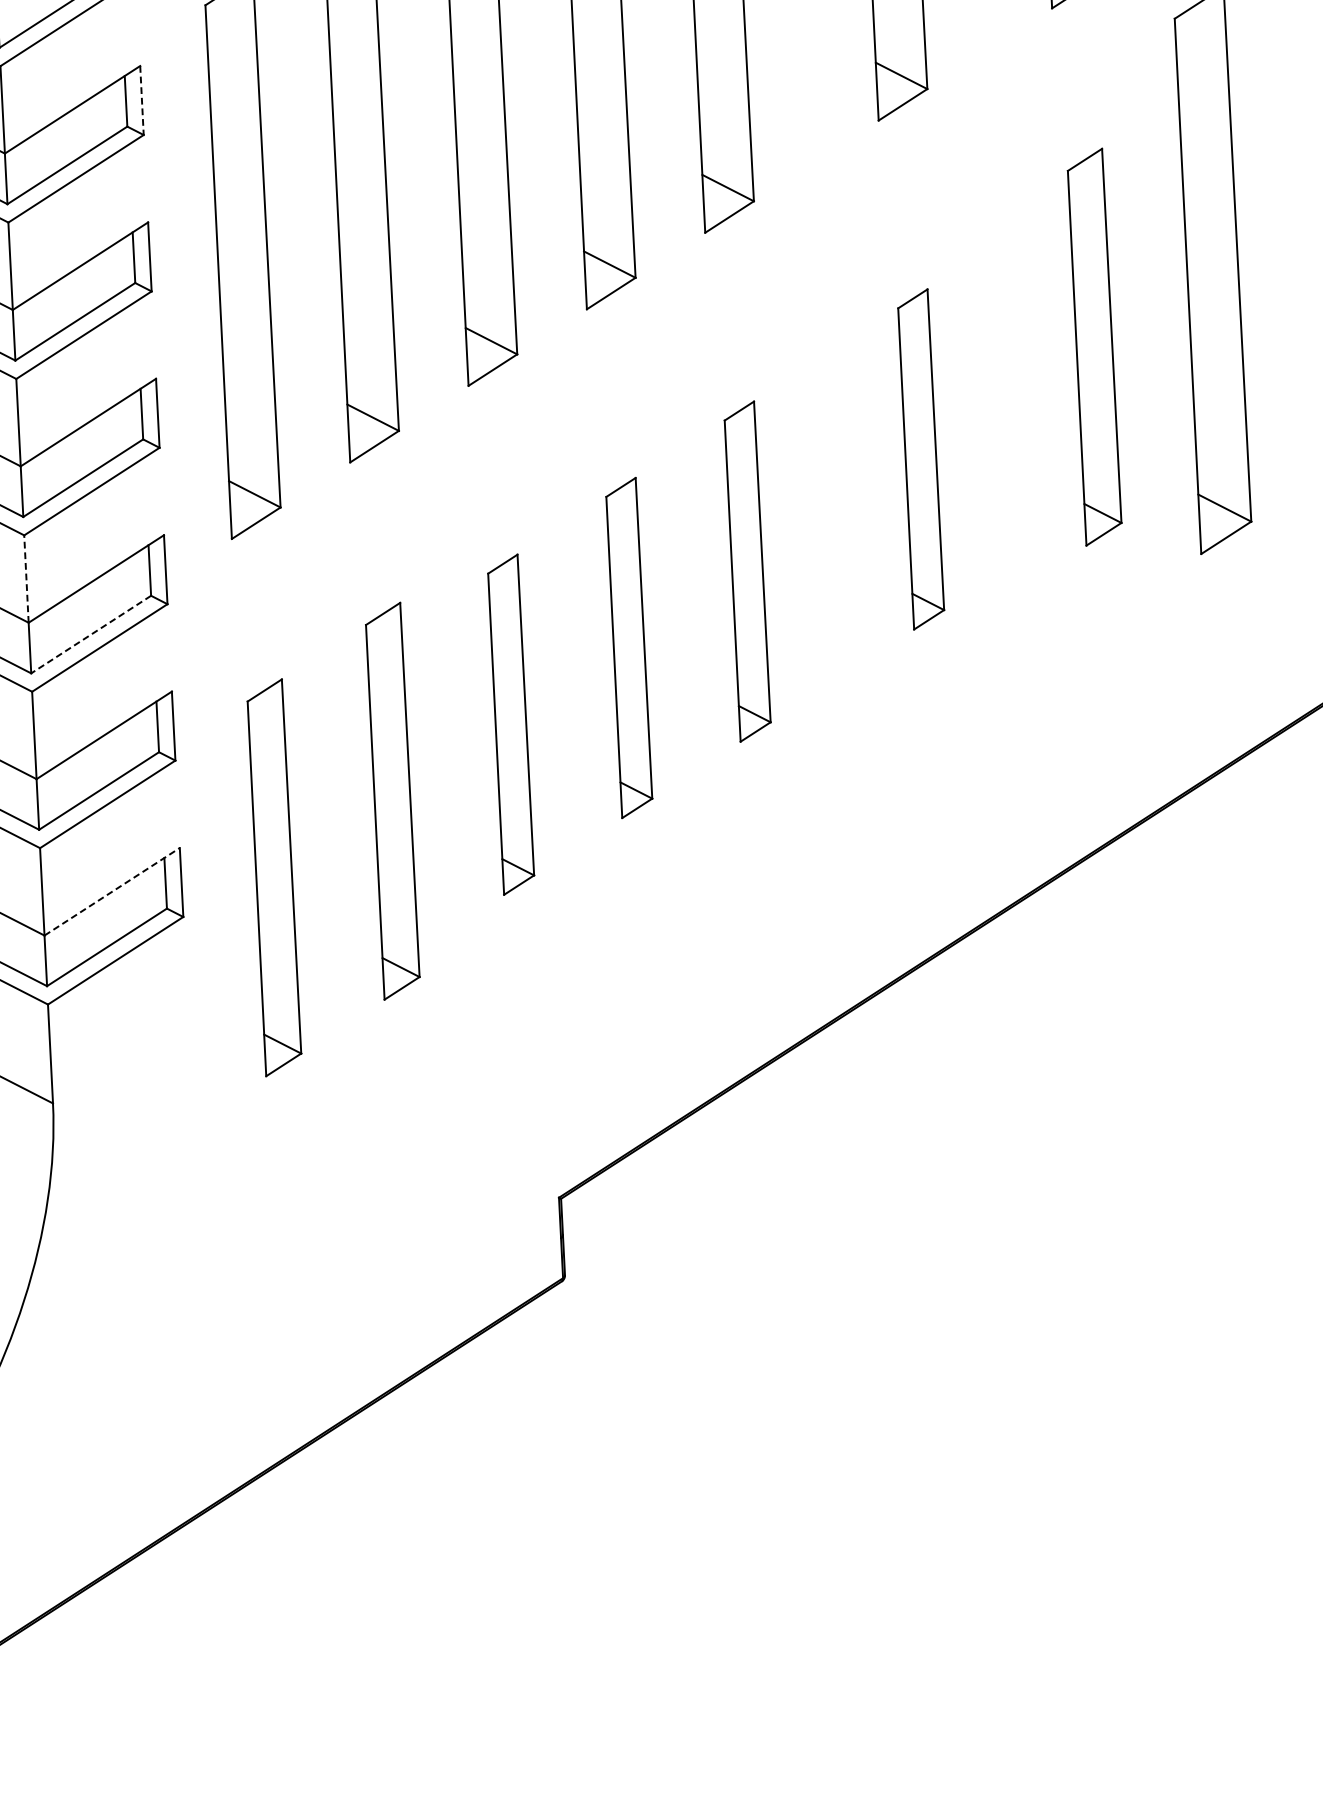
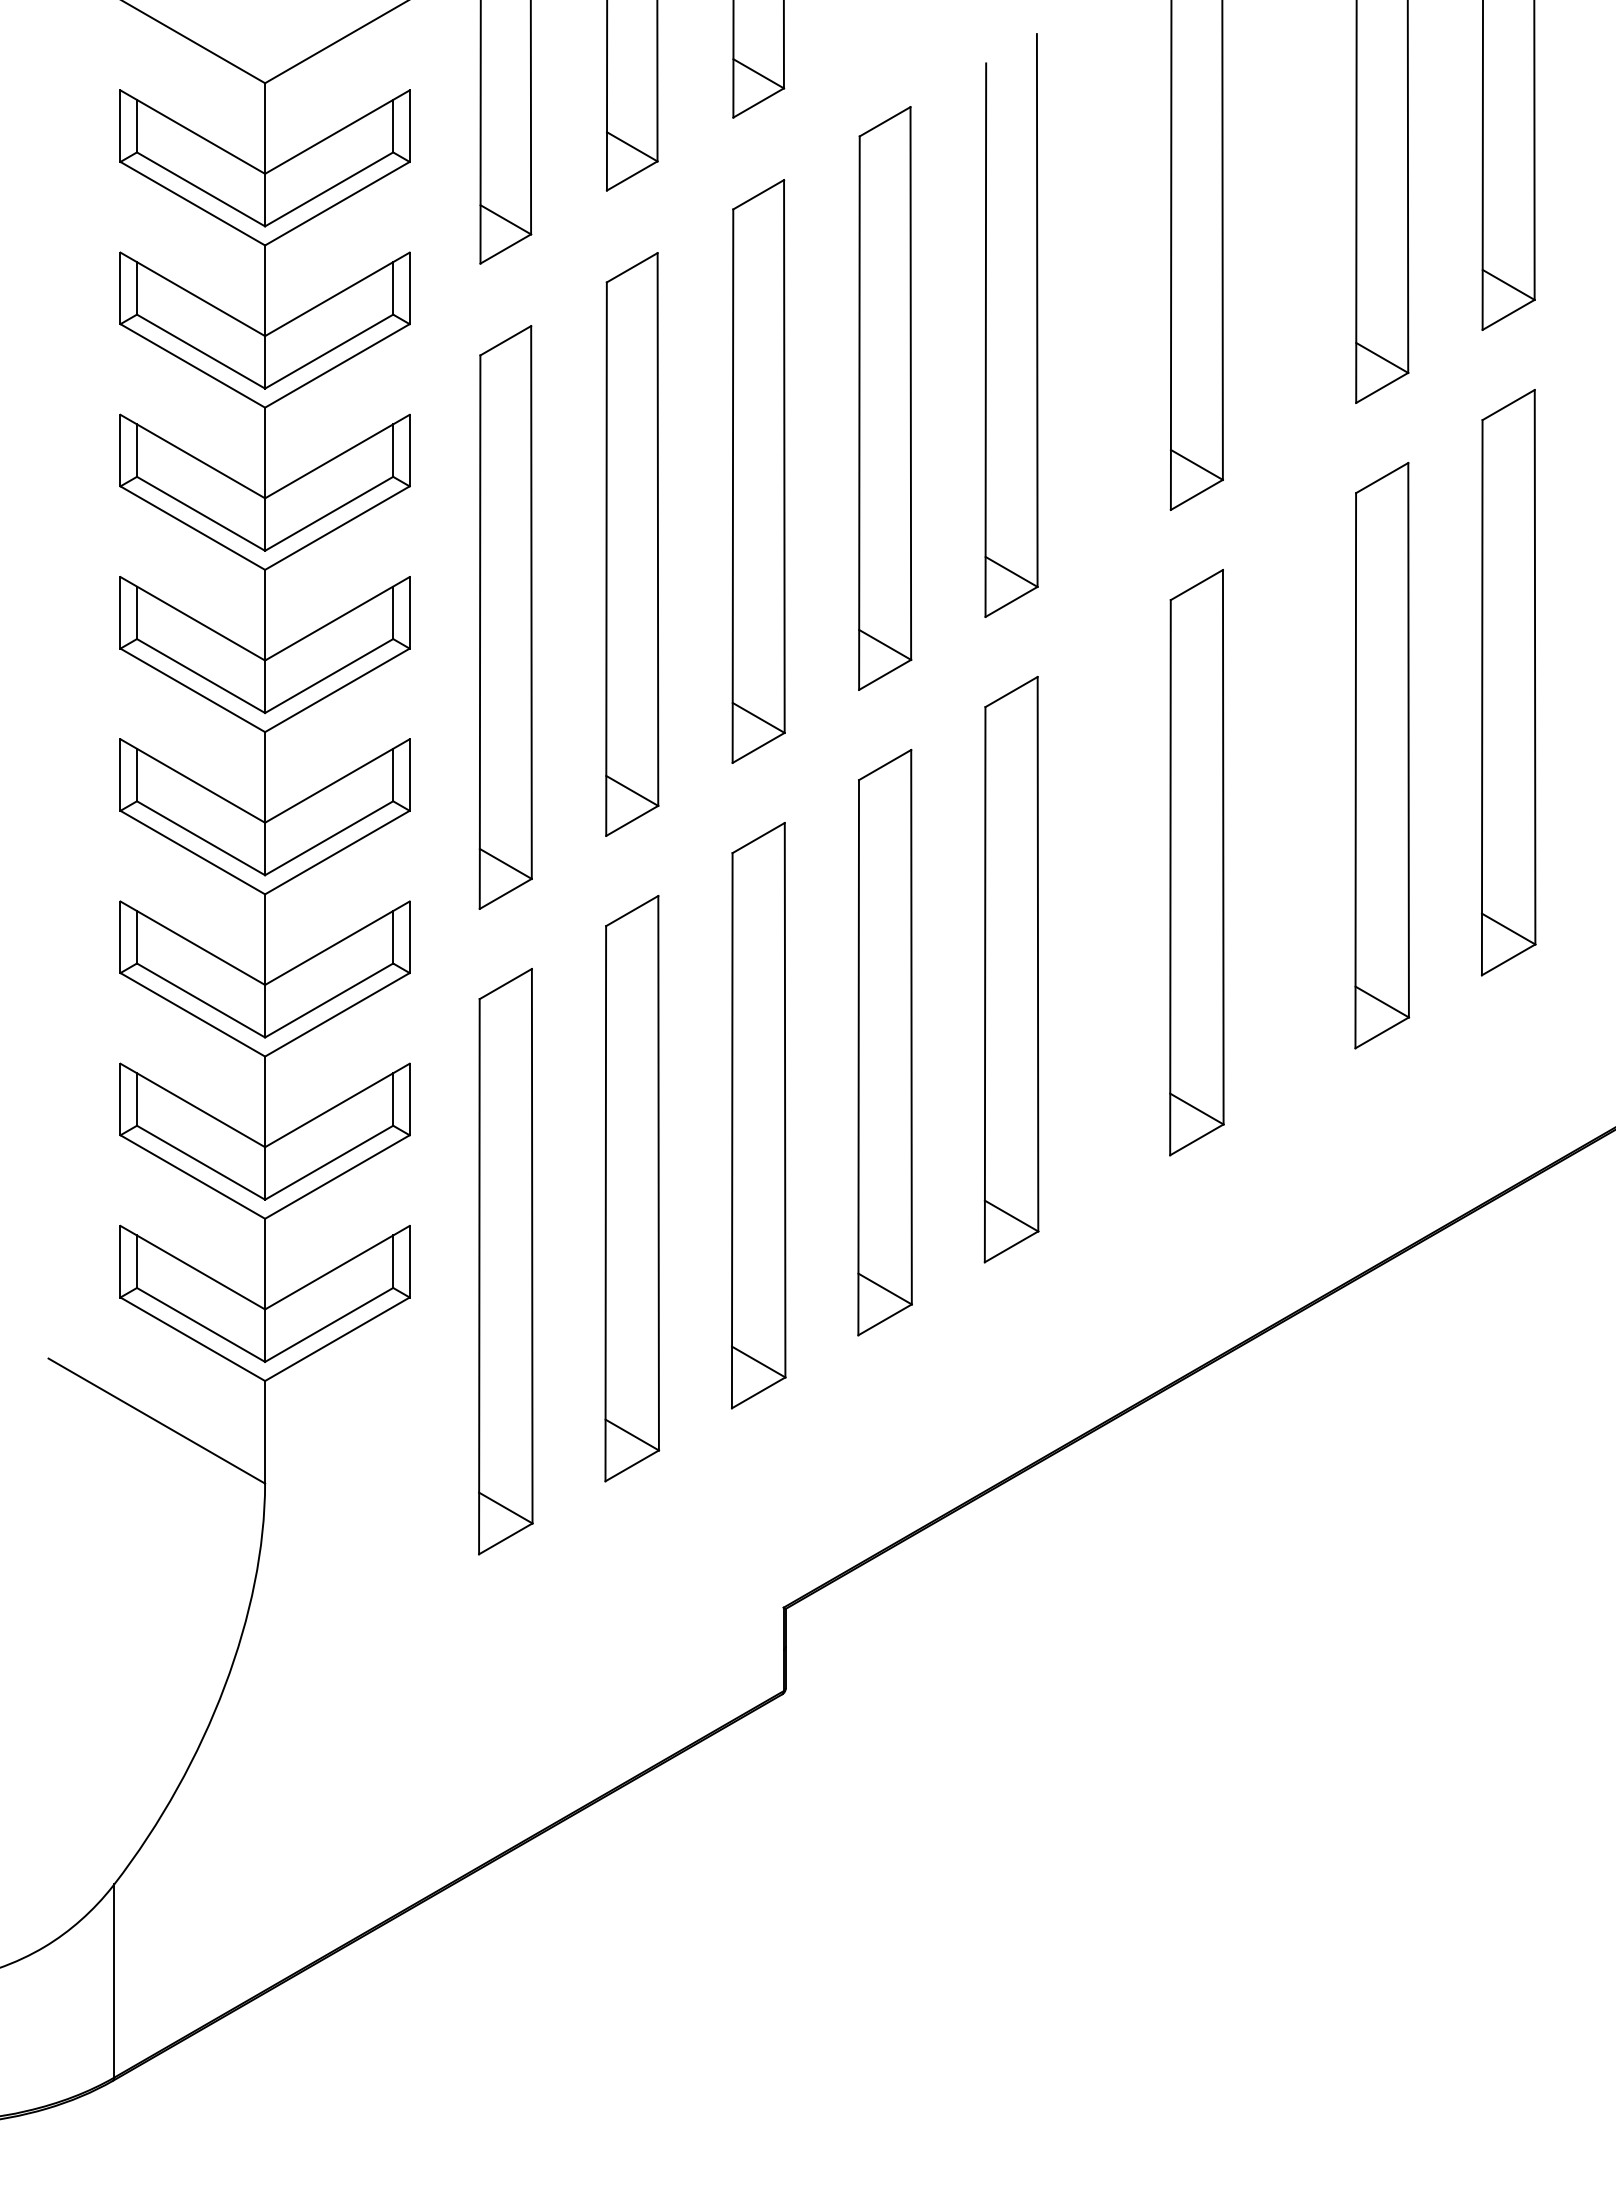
line: (141, 100) -> (409, 450), dashed -> solid
part: (1094, 346) -> (1382, 755), size x1.43
part: (920, 459) -> (1196, 862), size x1.67
part: (747, 571) -> (1011, 969), size x1.67
line: (26, 578) -> (265, 939), dashed -> solid
line: (91, 634) -> (329, 1000), dashed -> solid
part: (628, 647) -> (884, 1042), size x1.67
part: (510, 724) -> (758, 1115), size x1.67
part: (392, 801) -> (632, 1188), size x1.43
part: (273, 877) -> (505, 1261), size x1.43
line: (112, 891) -> (337, 1267), dashed -> solid

